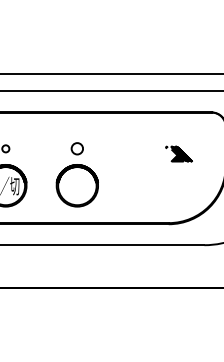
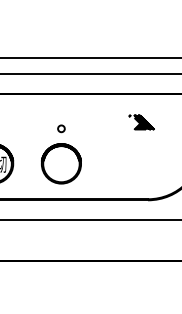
circle: (77, 148) -> (61, 128), size x0.62
part: (178, 153) -> (141, 121), moved

